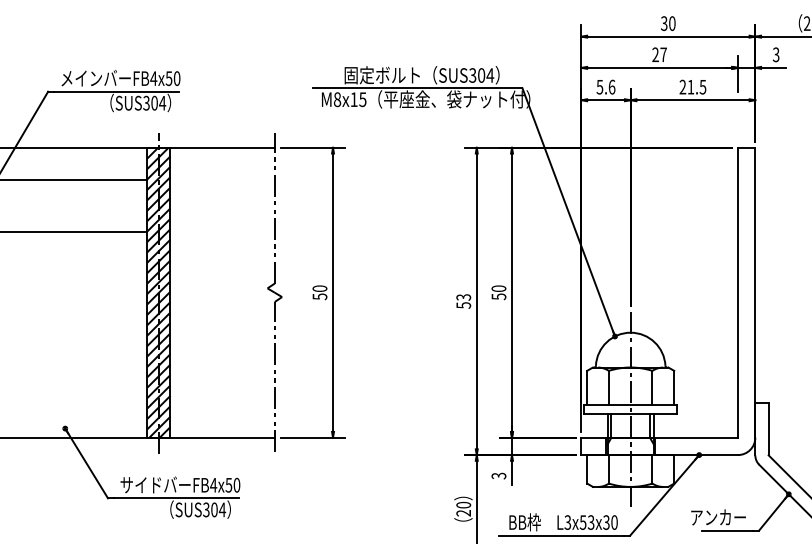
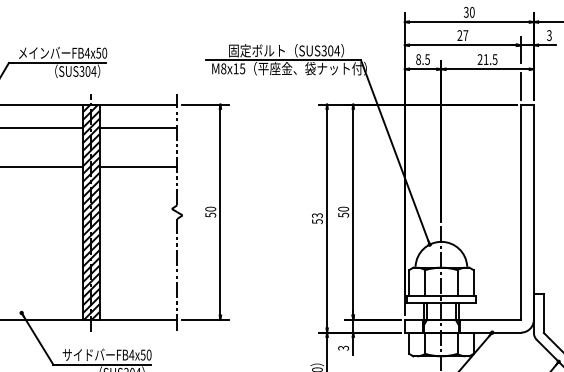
text: (605, 86) -> (422, 59), 5.6 -> 8.5
line: (737, 123) -> (520, 86), added
line: (222, 179) -> (138, 128), added
line: (222, 231) -> (138, 166), added

